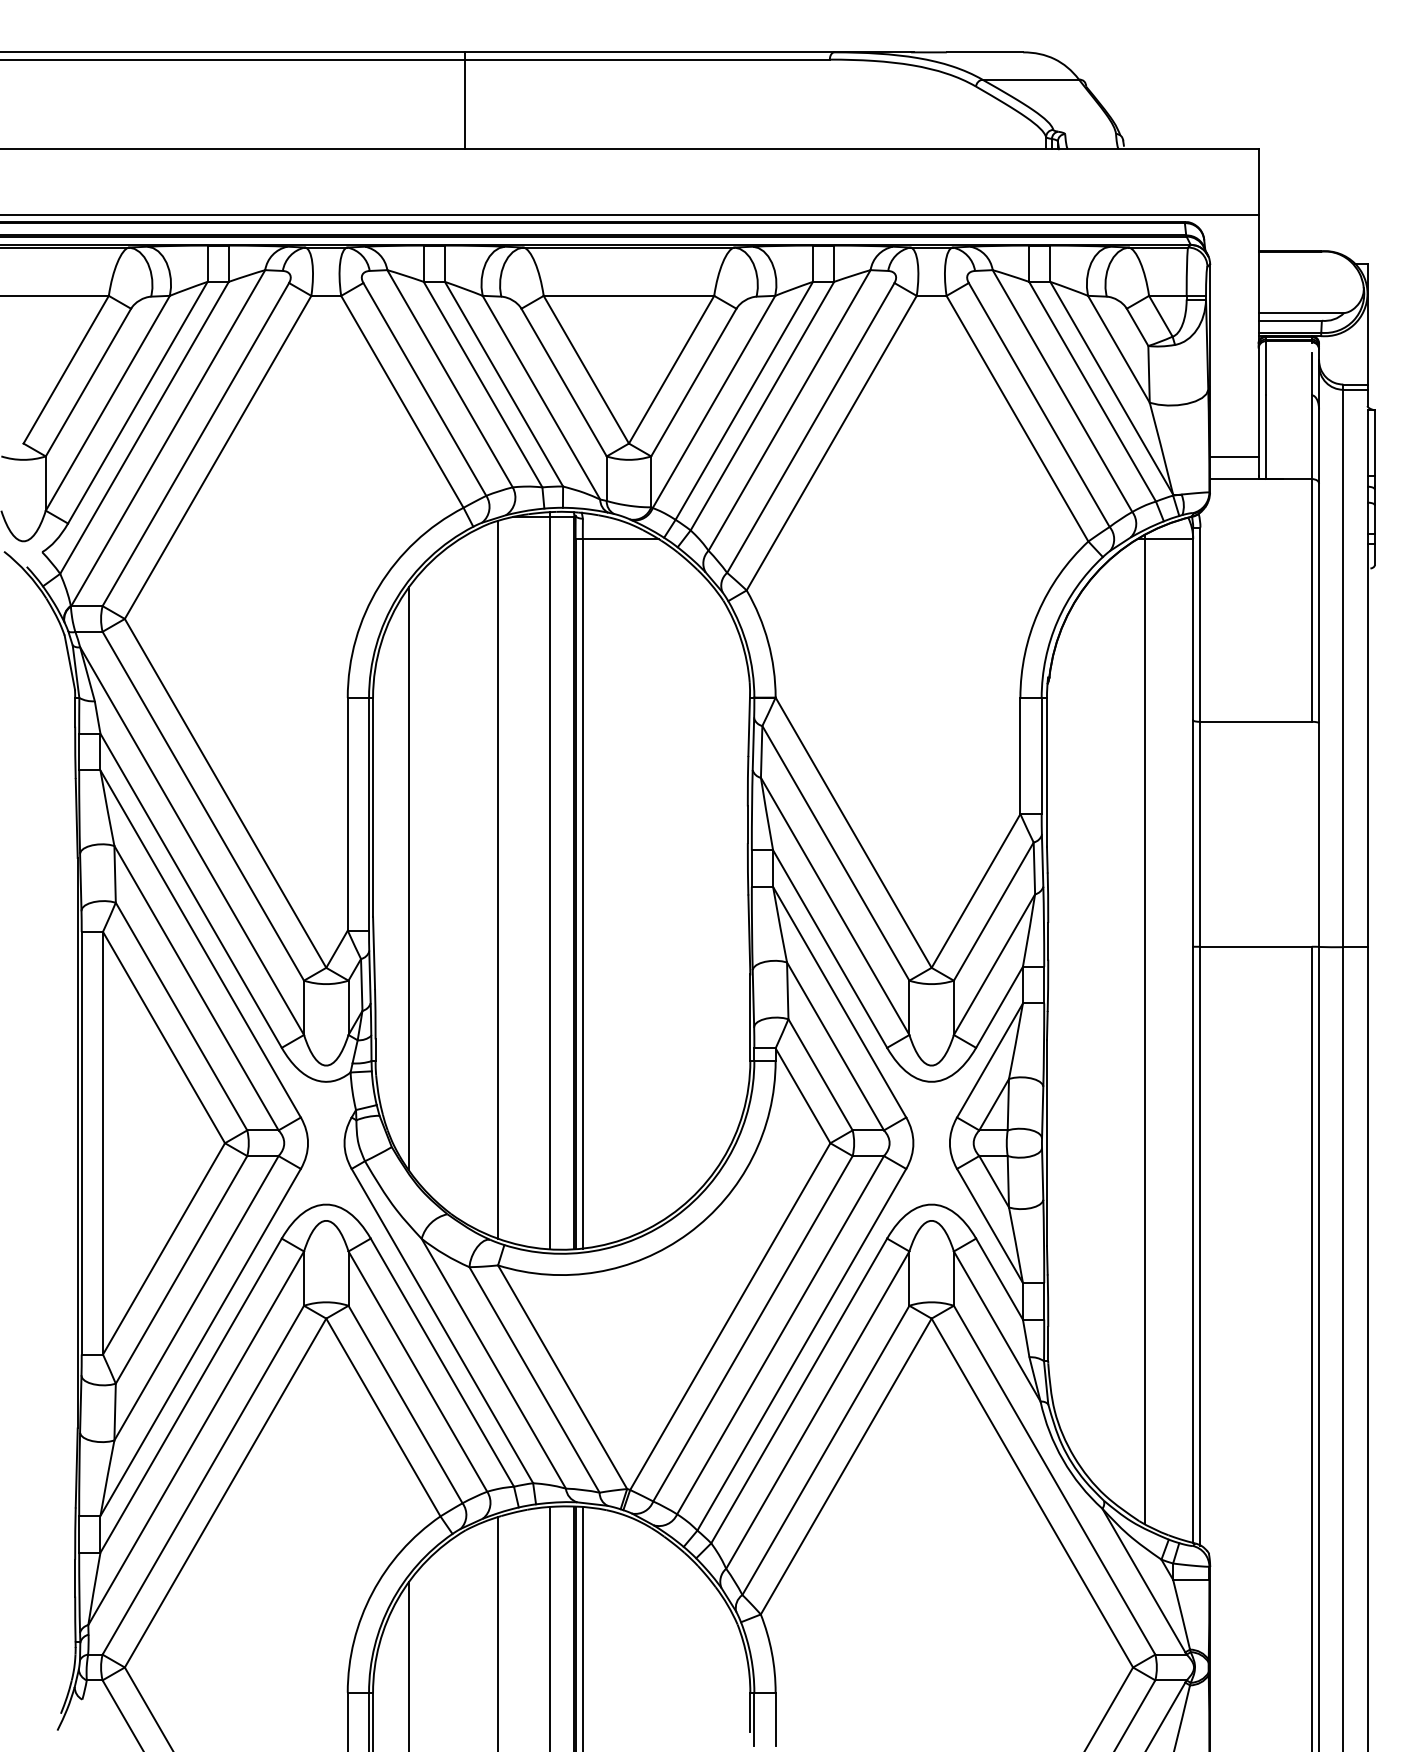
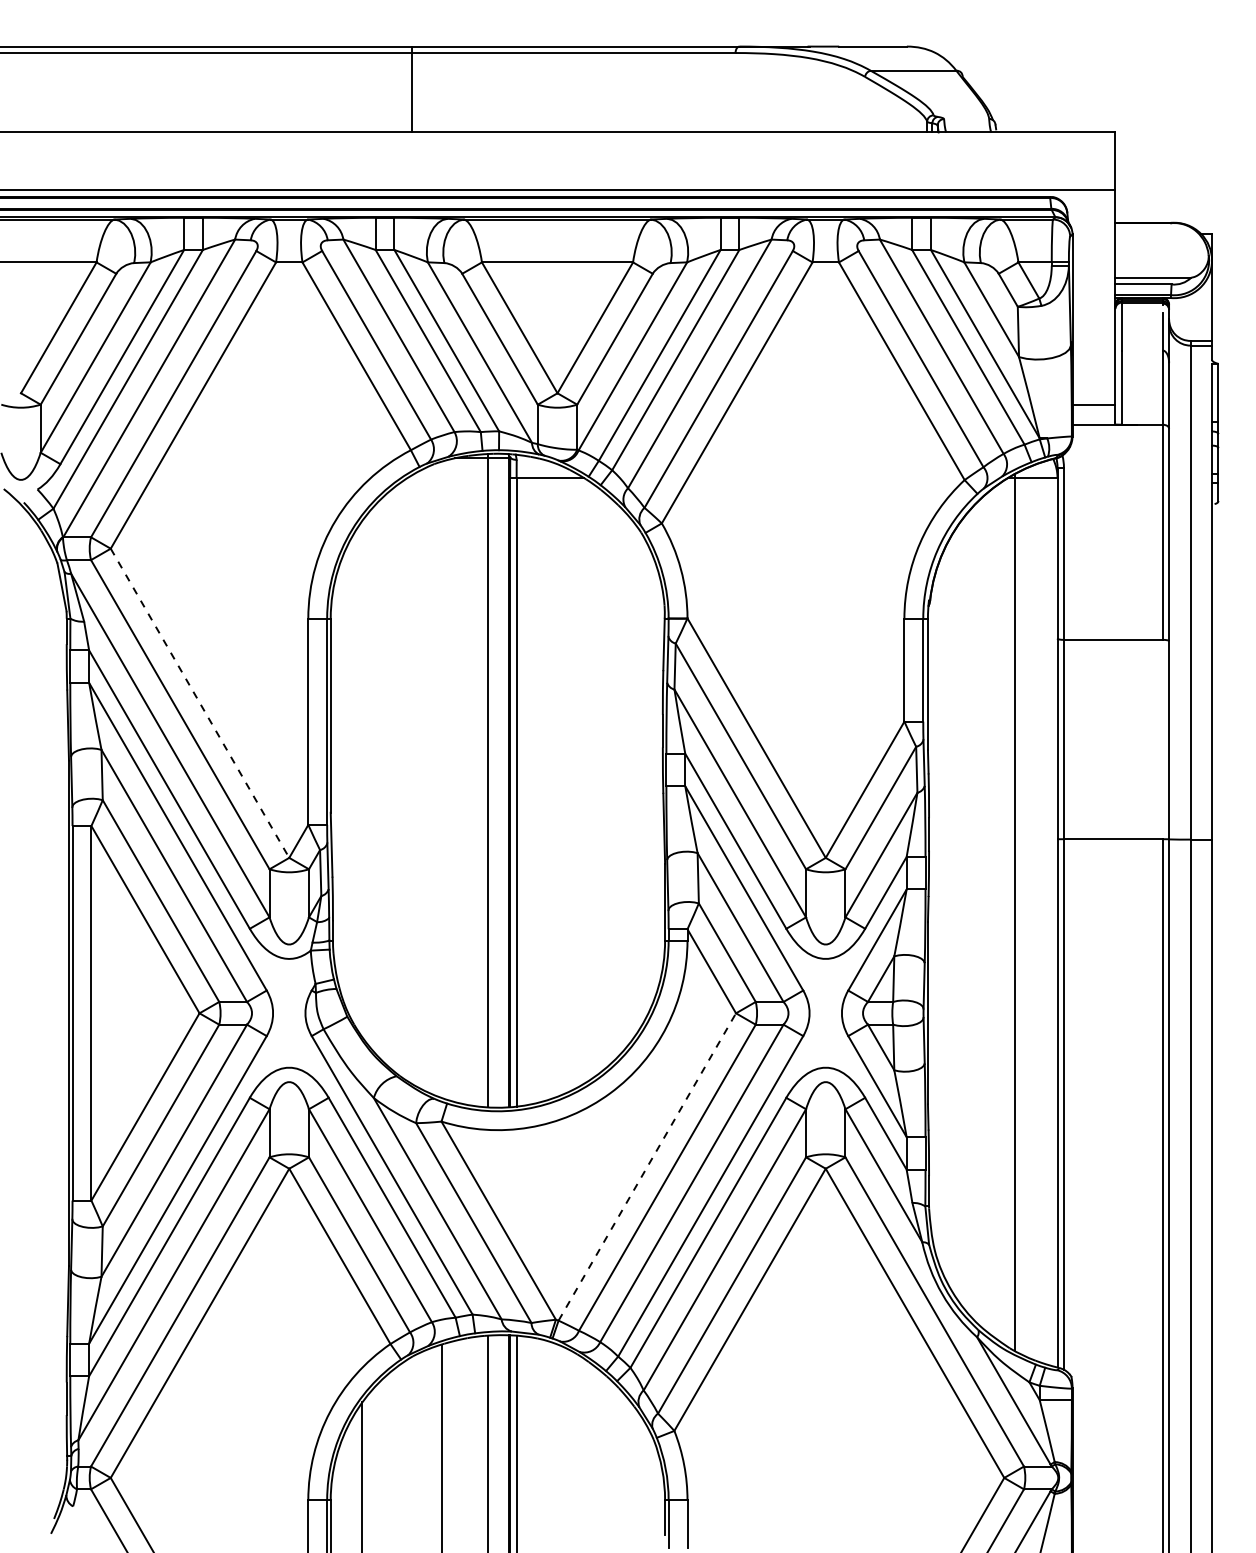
line: (226, 793) -> (200, 703), solid -> dashed
line: (408, 878) -> (362, 778), removed
line: (498, 879) -> (441, 779), removed
line: (730, 1316) -> (647, 1166), solid -> dashed

